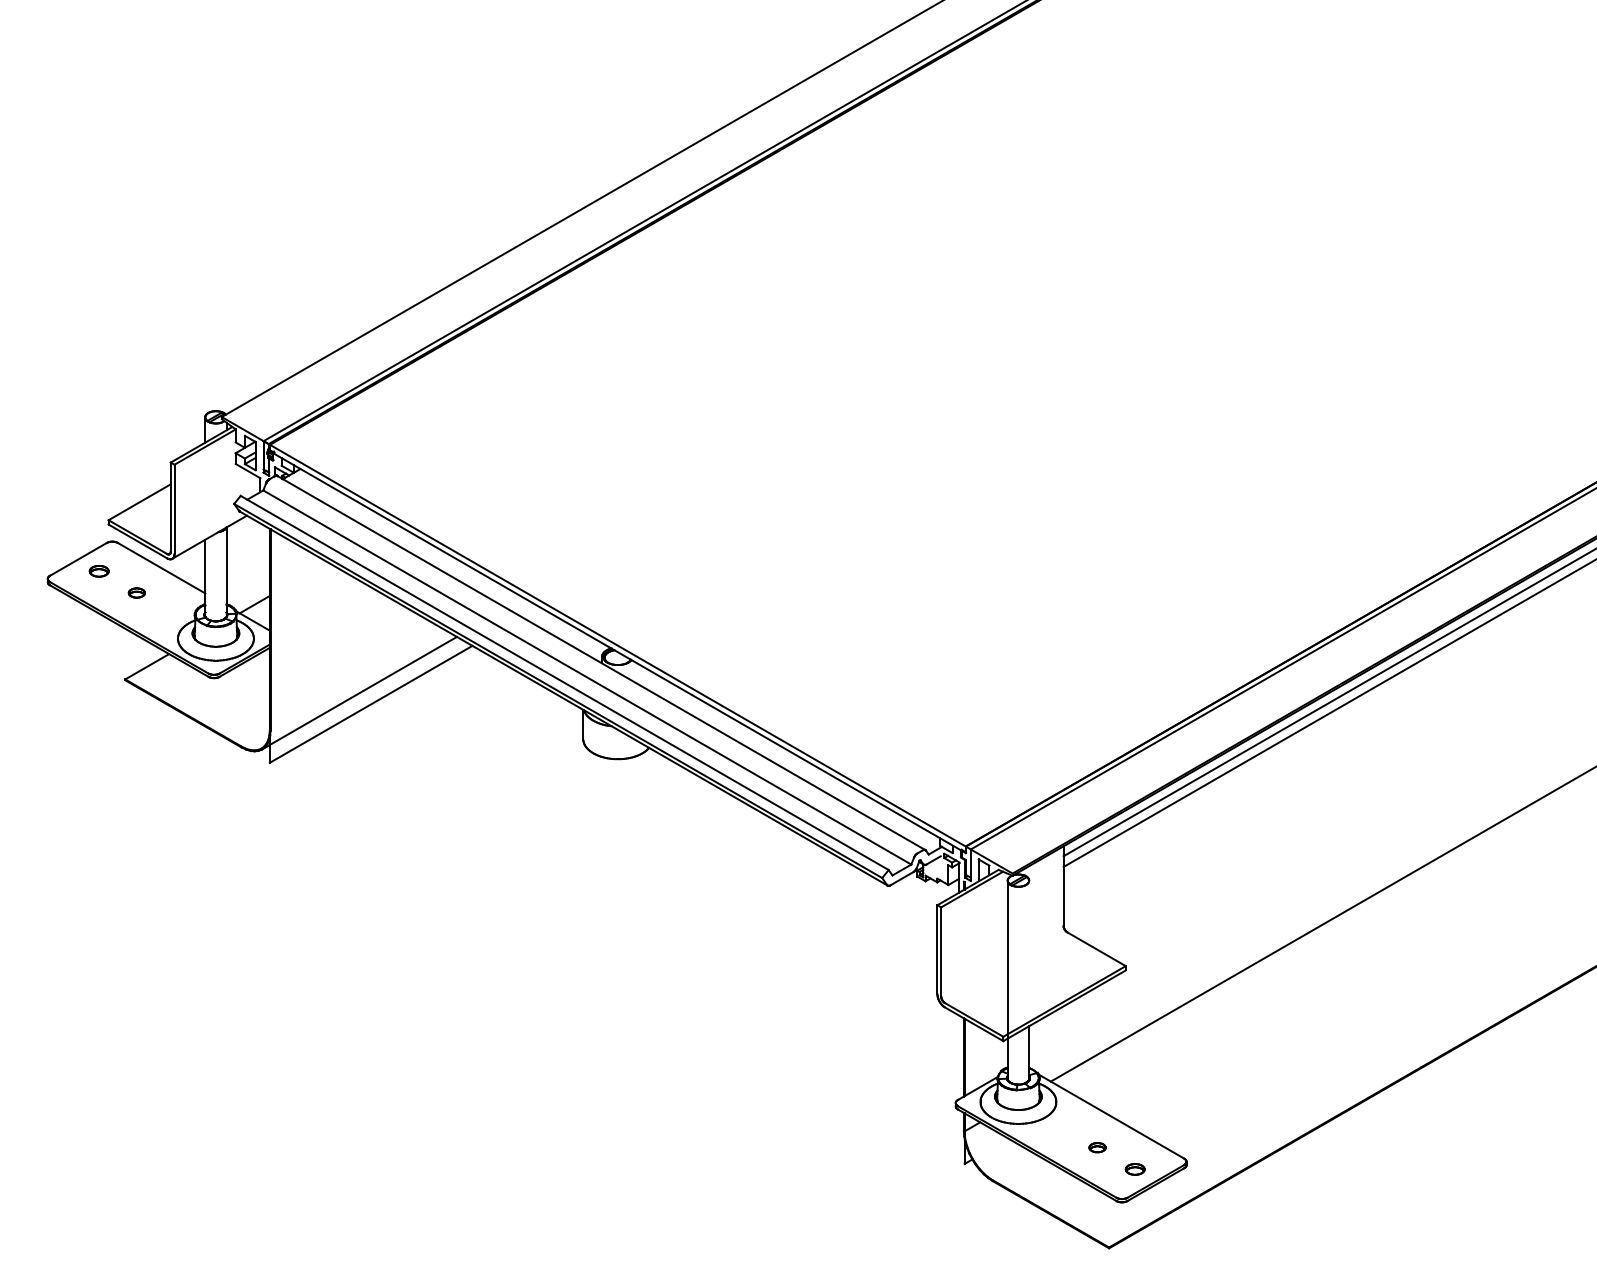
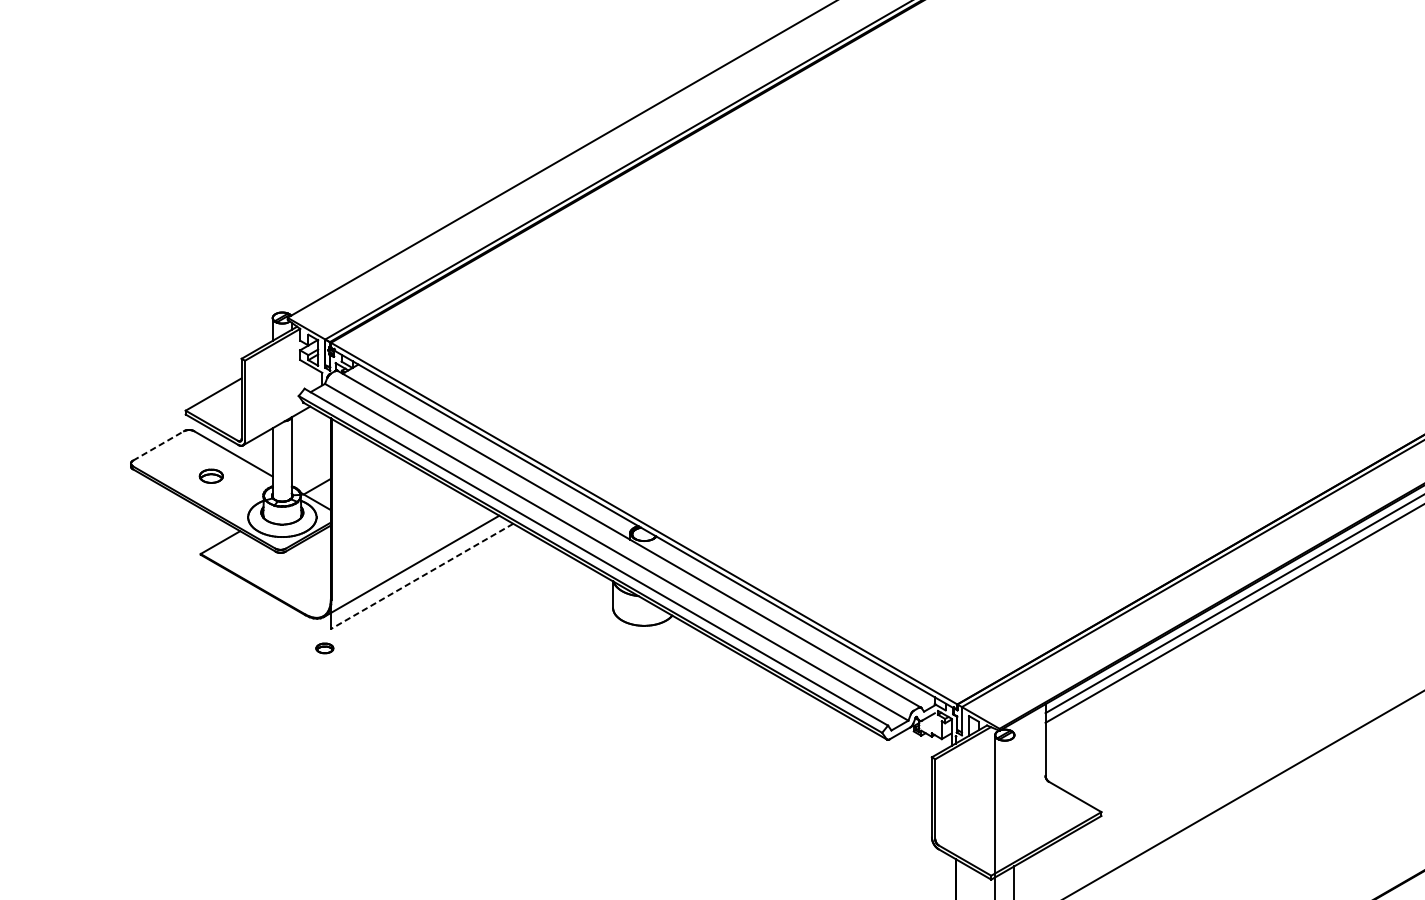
line: (78, 559) -> (158, 446), solid -> dashed
part: (98, 571) -> (324, 648), moved
part: (136, 592) -> (210, 475), size x1.6
line: (370, 704) -> (421, 576), solid -> dashed

